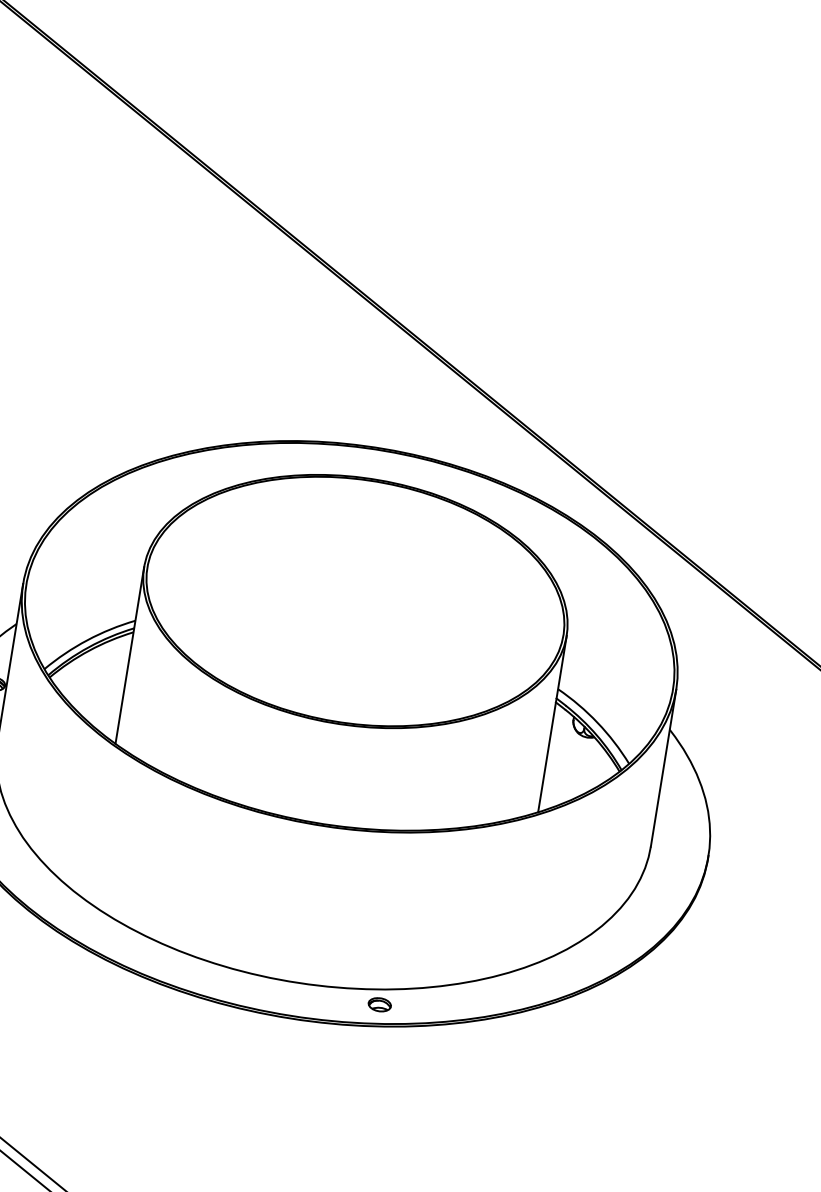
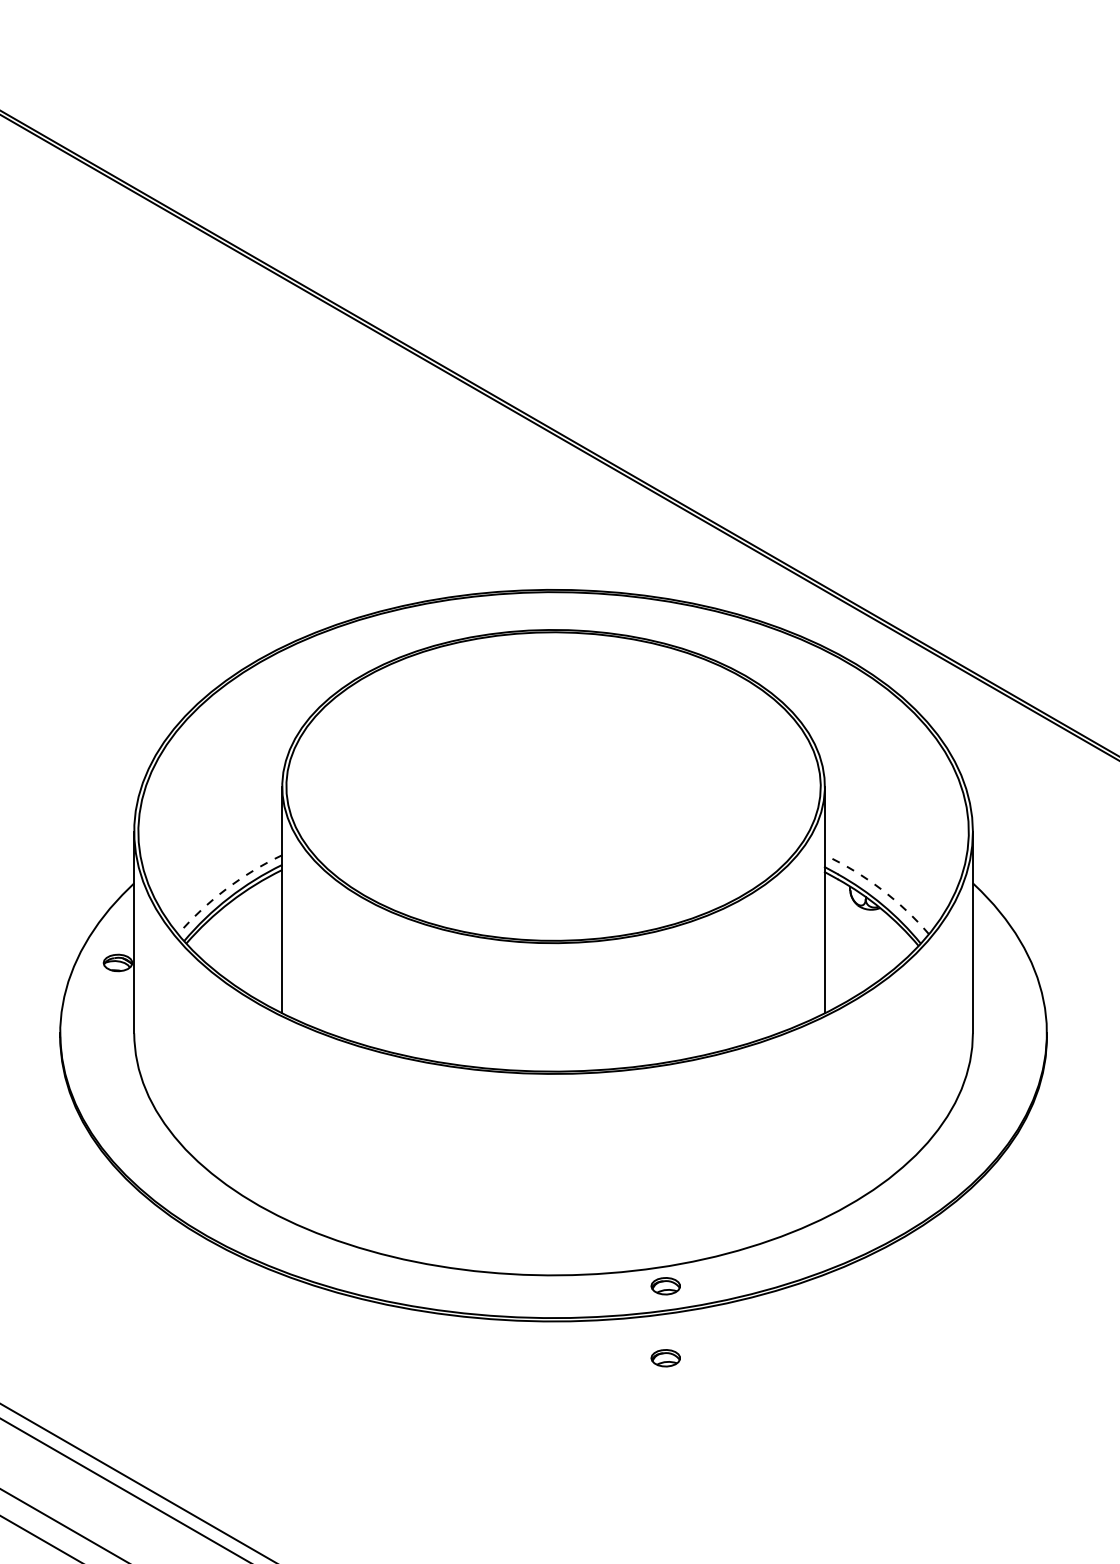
arc: (87, 640) -> (226, 889), solid -> dashed
arc: (597, 723) -> (881, 889), solid -> dashed
part: (370, 1061) -> (665, 1358), added

